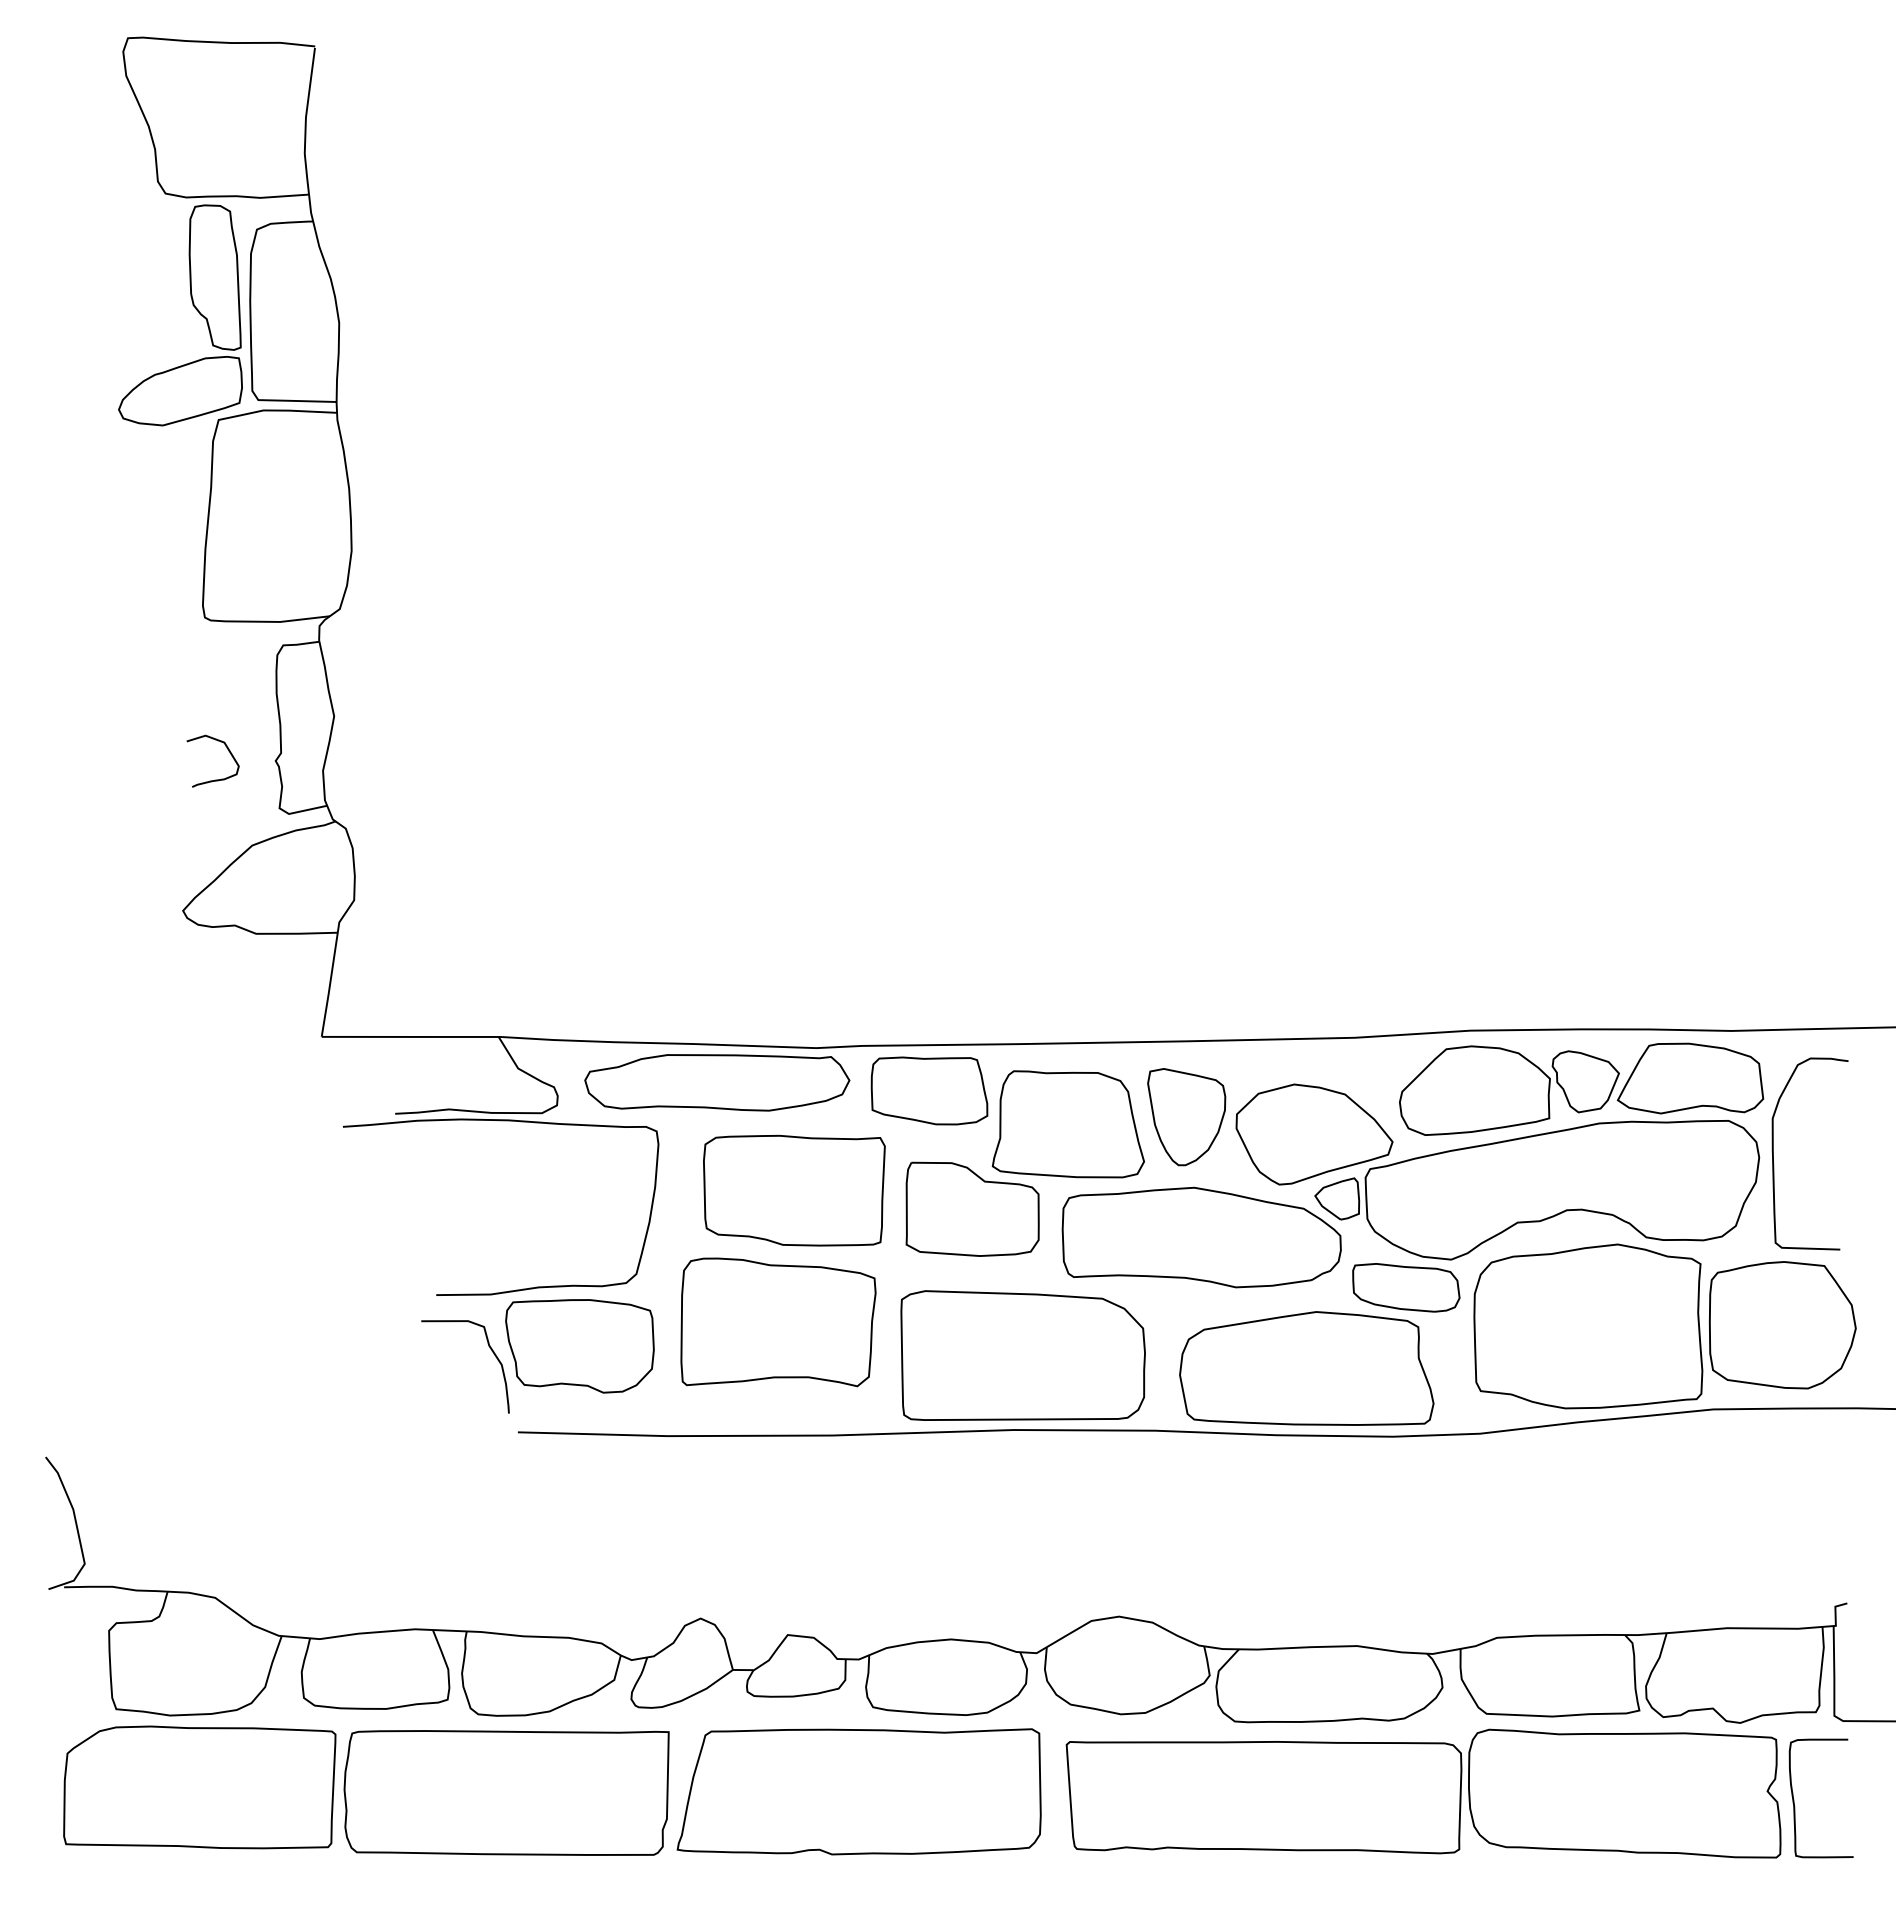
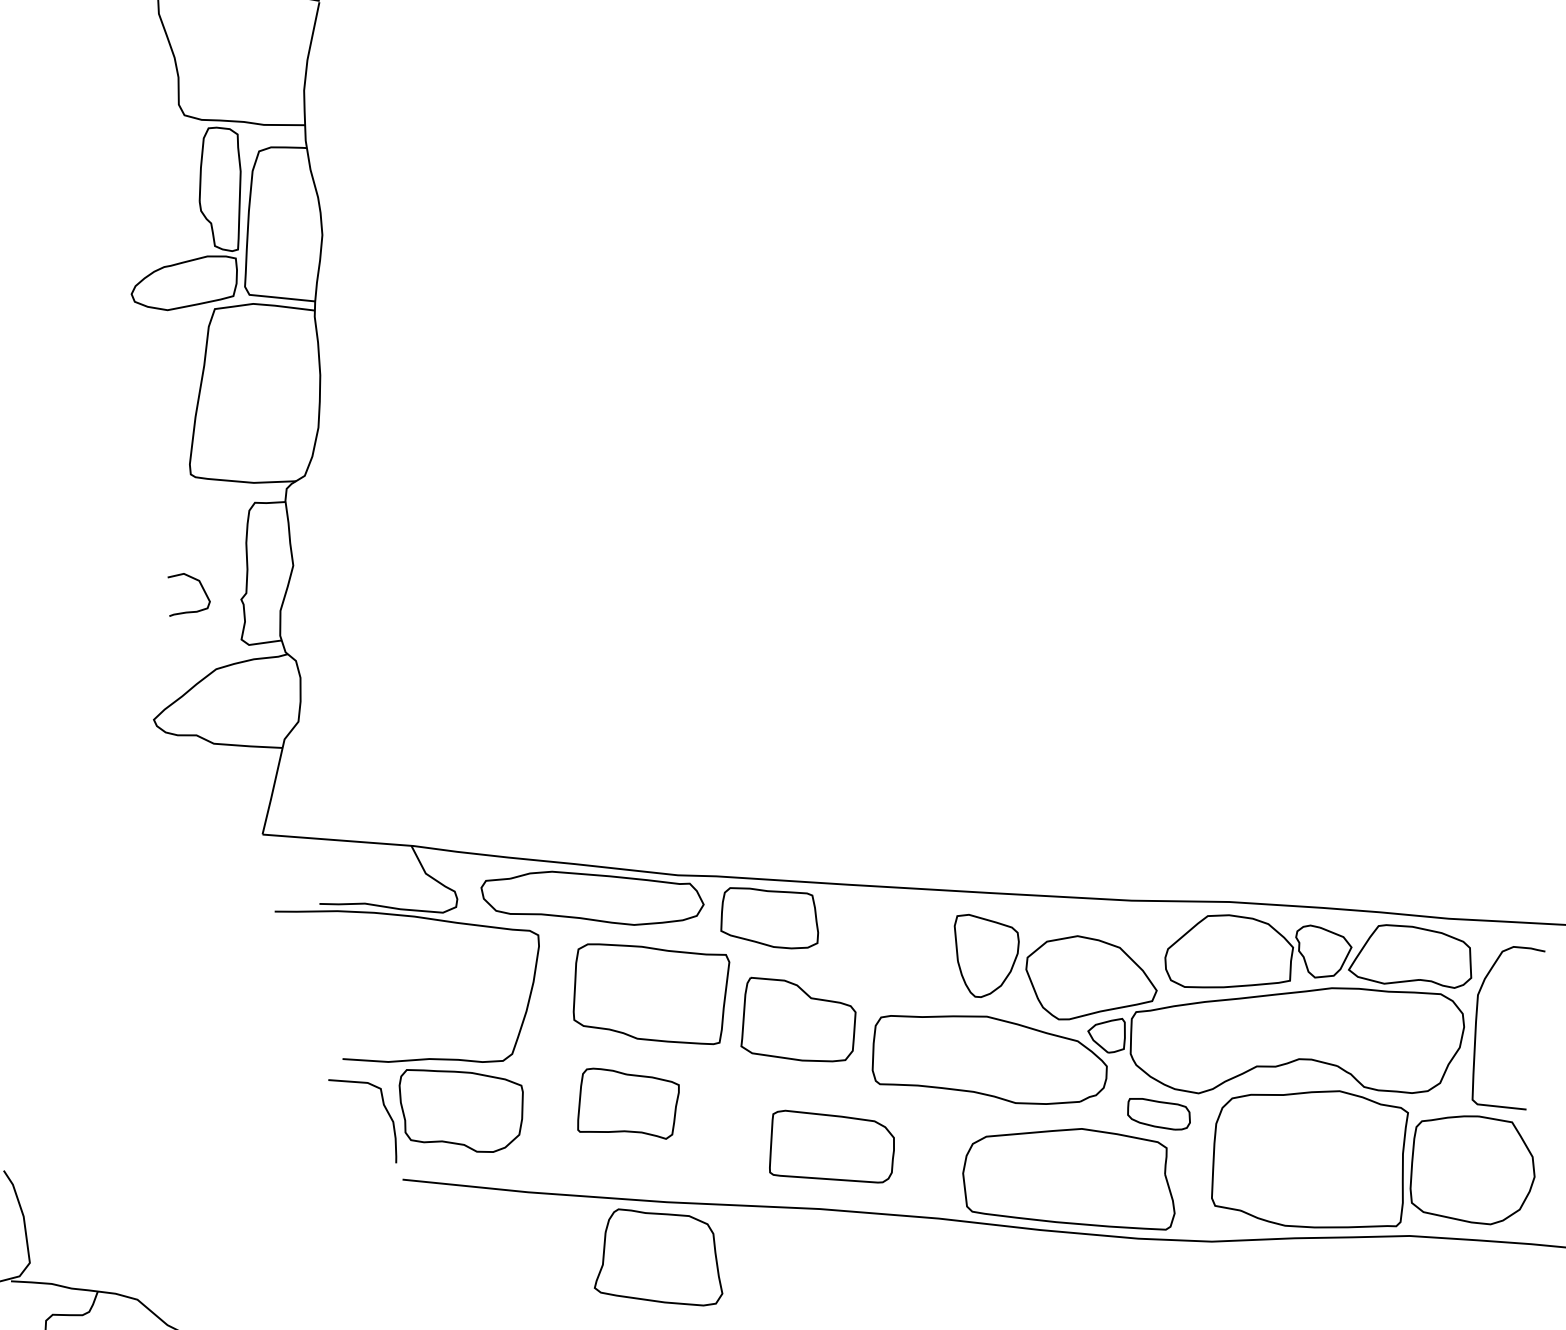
part: (1067, 1124) -> (660, 1257), moved
part: (1406, 1287) -> (1159, 1114), size x0.7
part: (778, 1322) -> (628, 1103), size x0.6
part: (1022, 1355) -> (831, 1146), size x0.6

